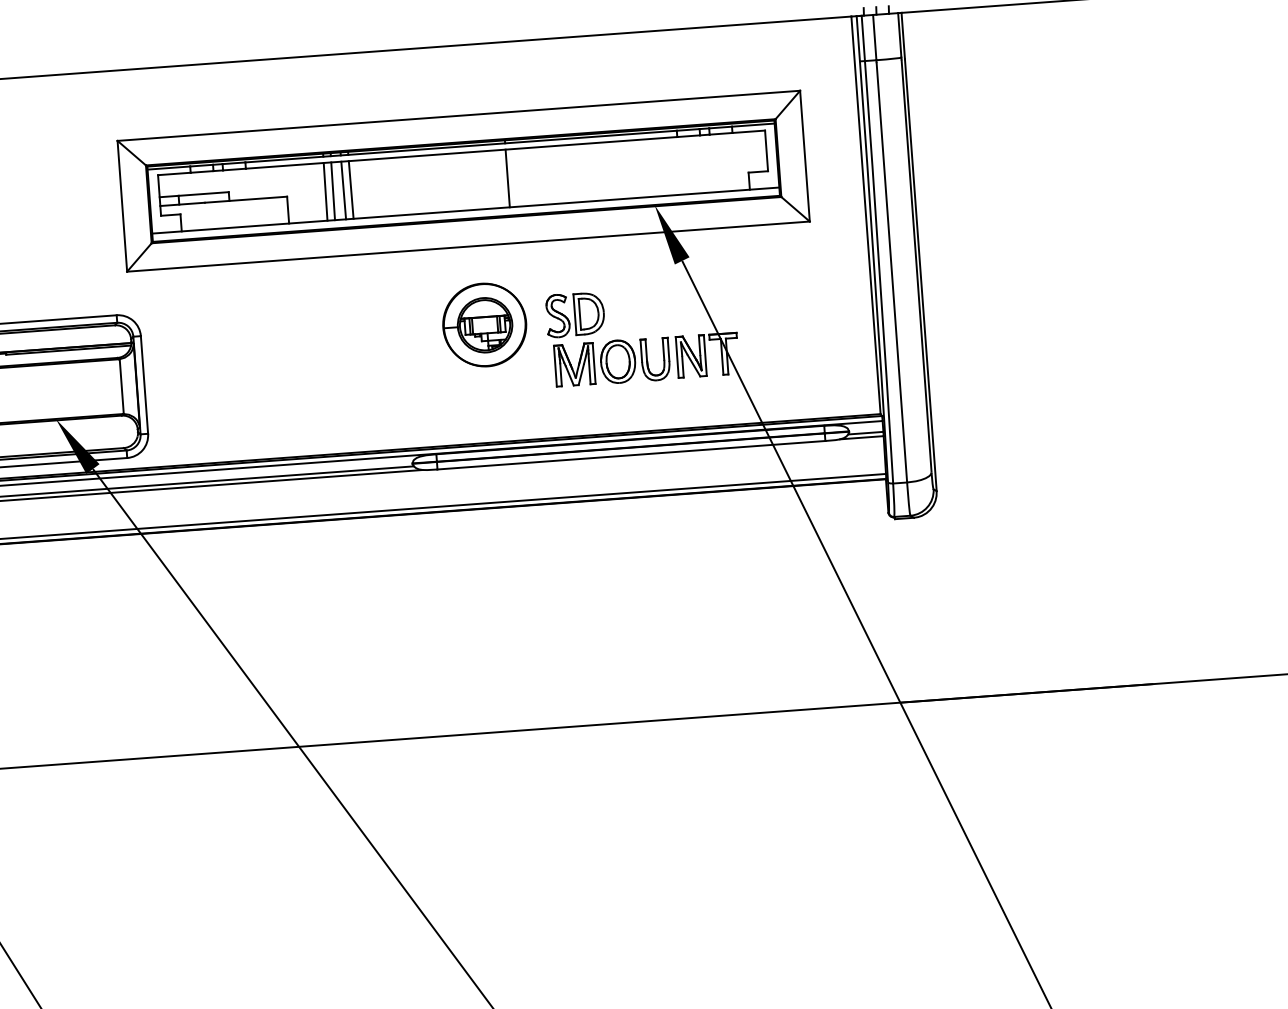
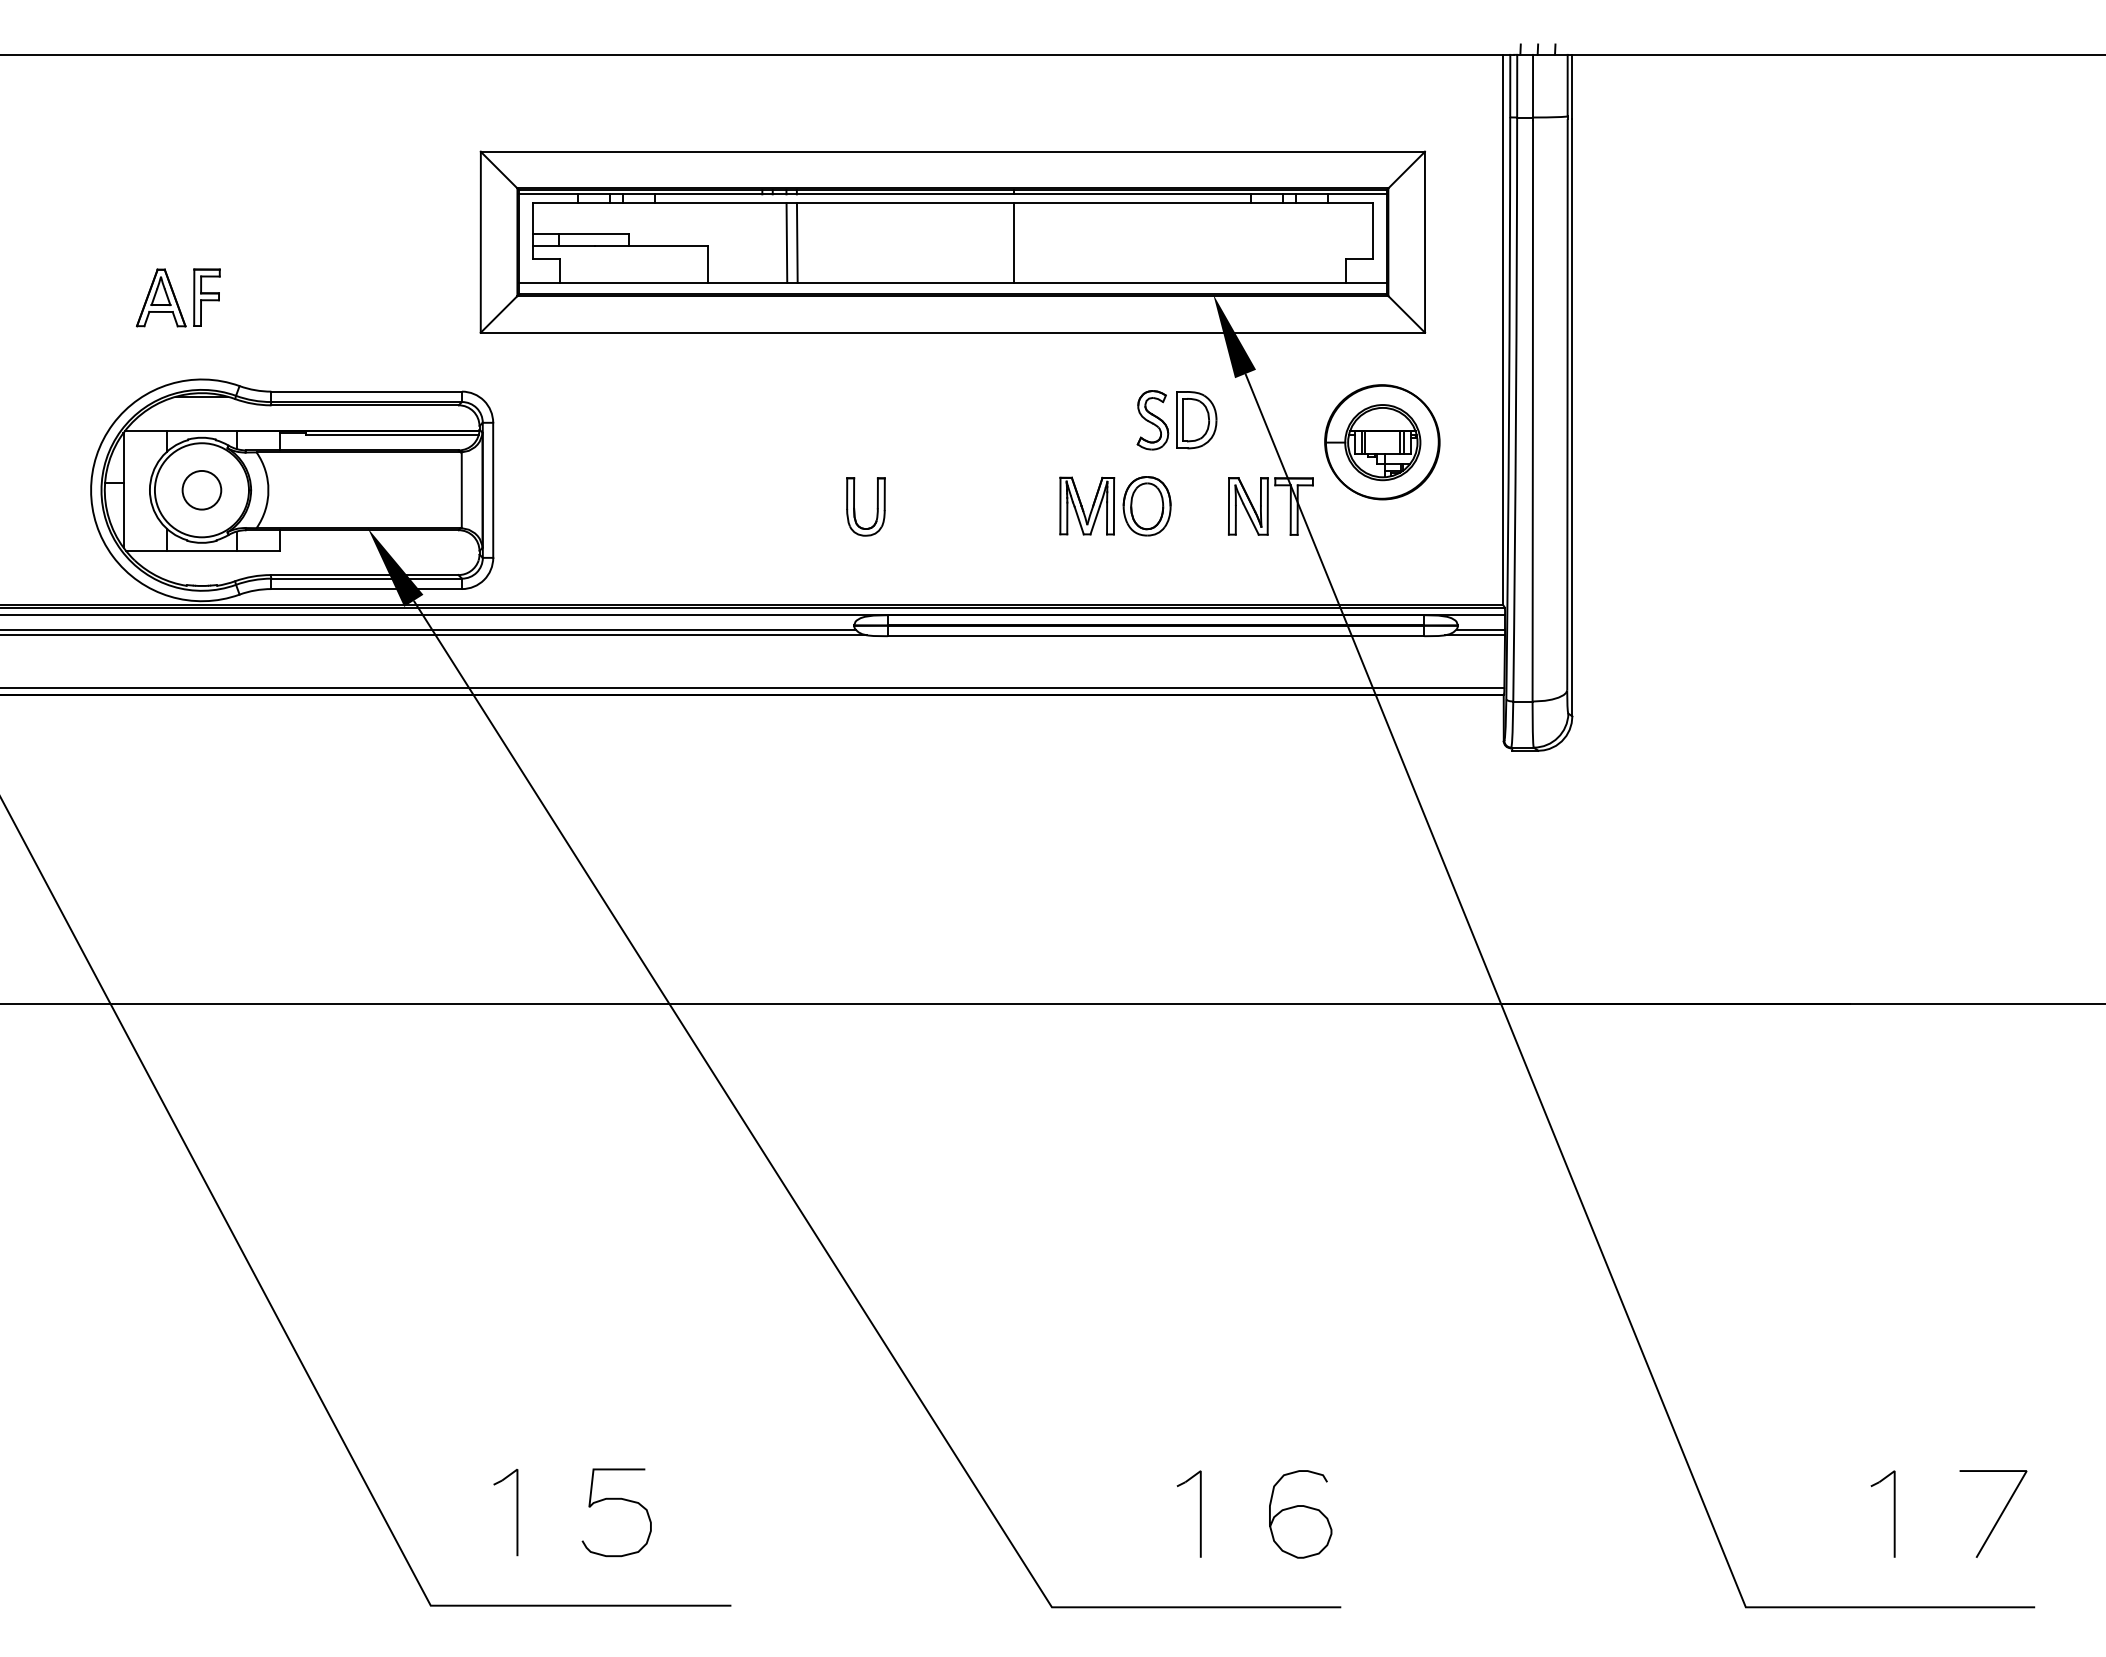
line: (325, 191) -> (761, 242), removed
line: (332, 191) -> (771, 242), removed
part: (574, 314) -> (1176, 420), moved
part: (484, 325) -> (1382, 442), moved
part: (648, 361) -> (855, 508), moved

